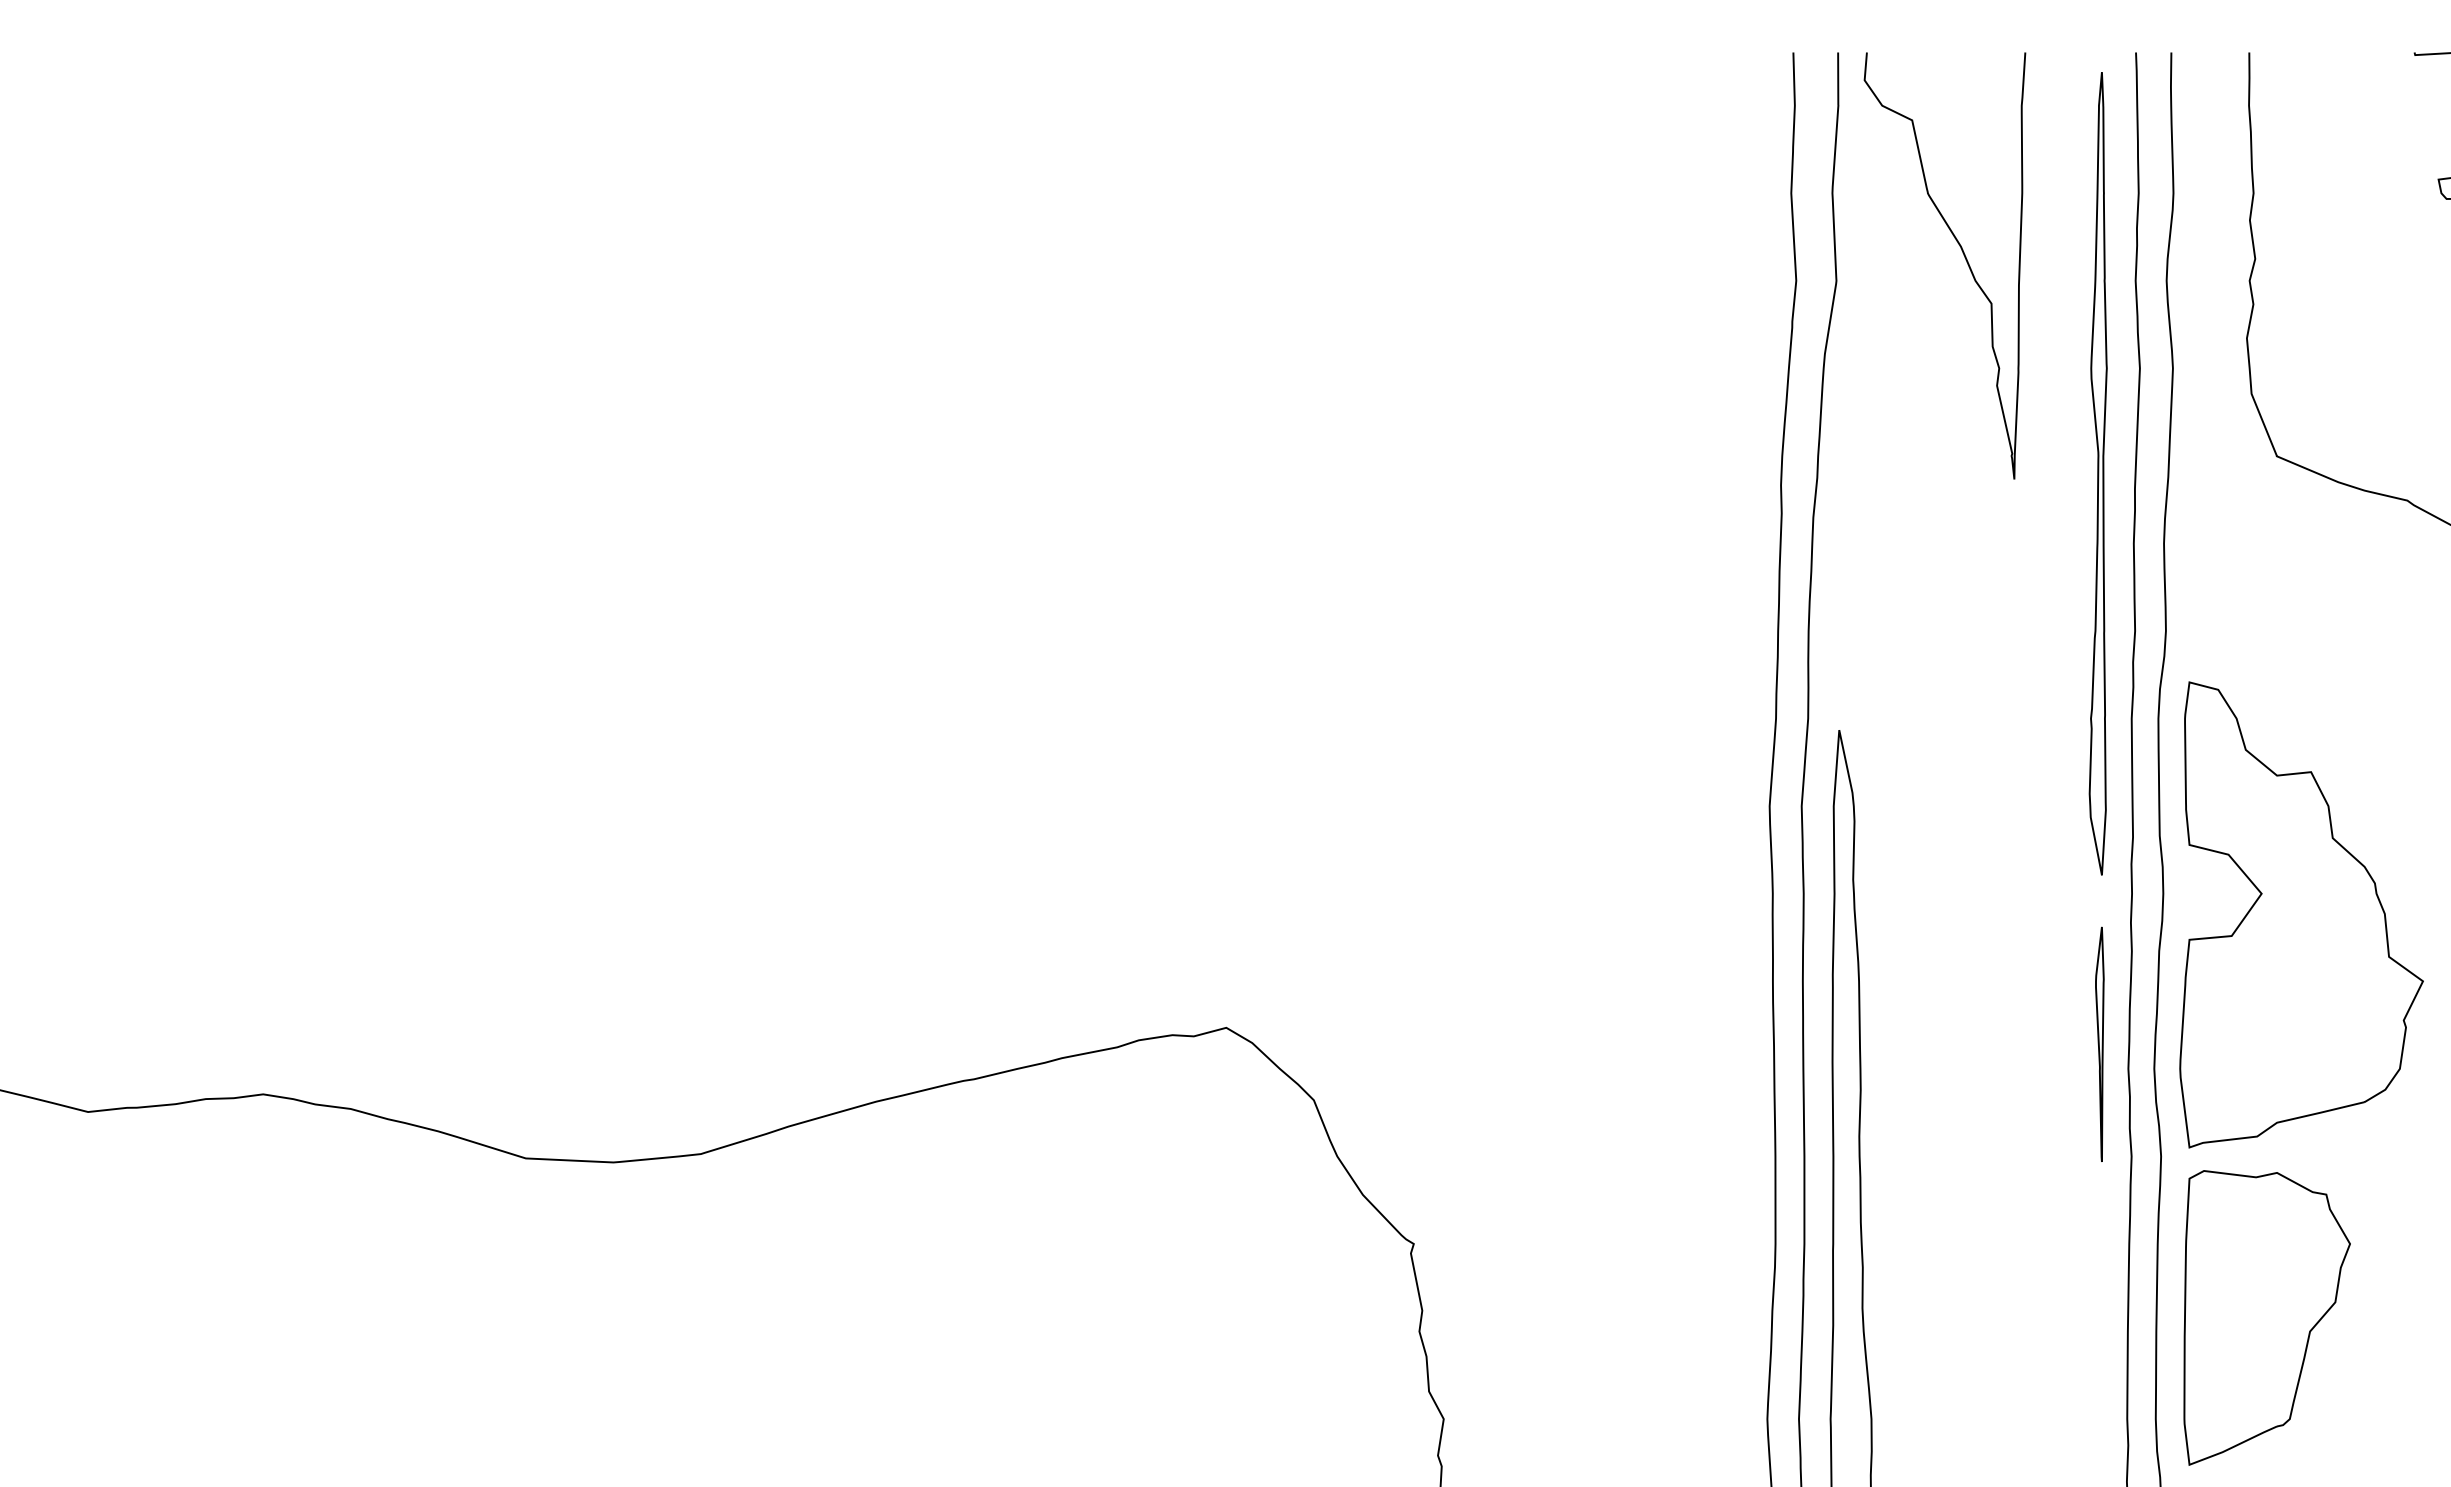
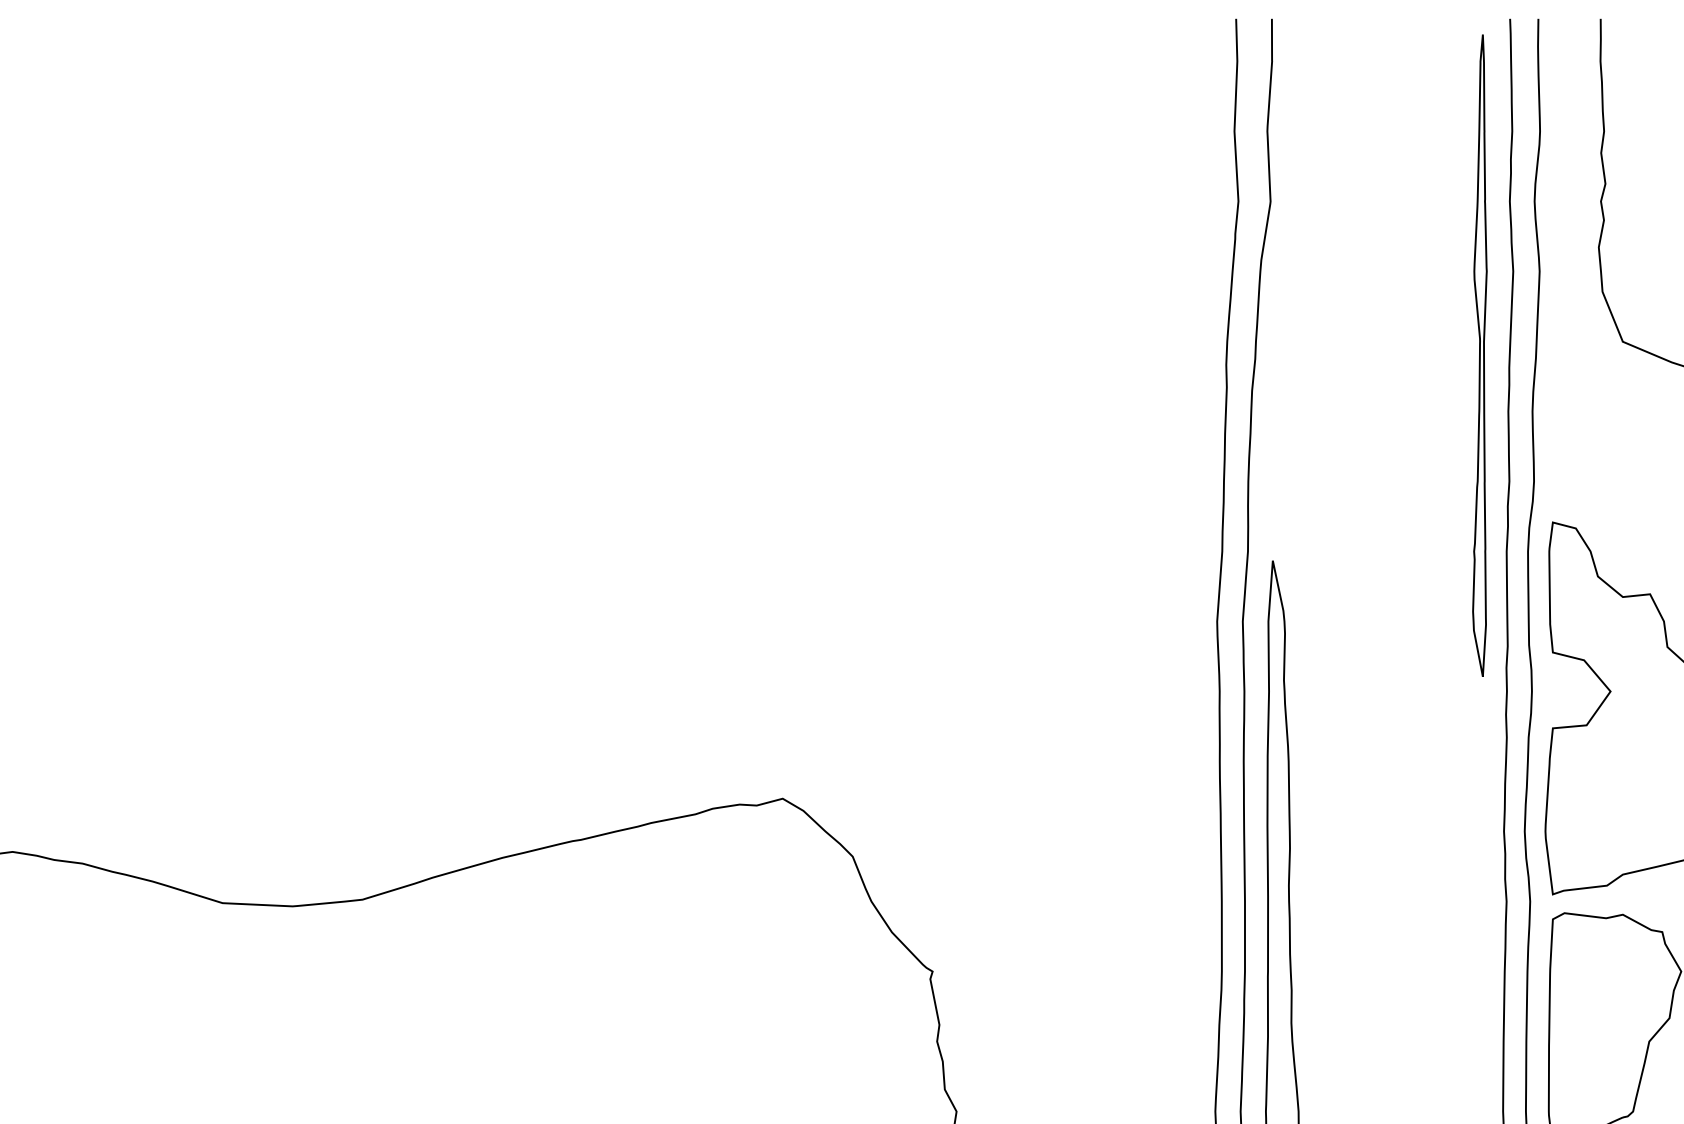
curve: (1963, 255) -> (1372, 181), removed
part: (2099, 1043) -> (1480, 811), removed

